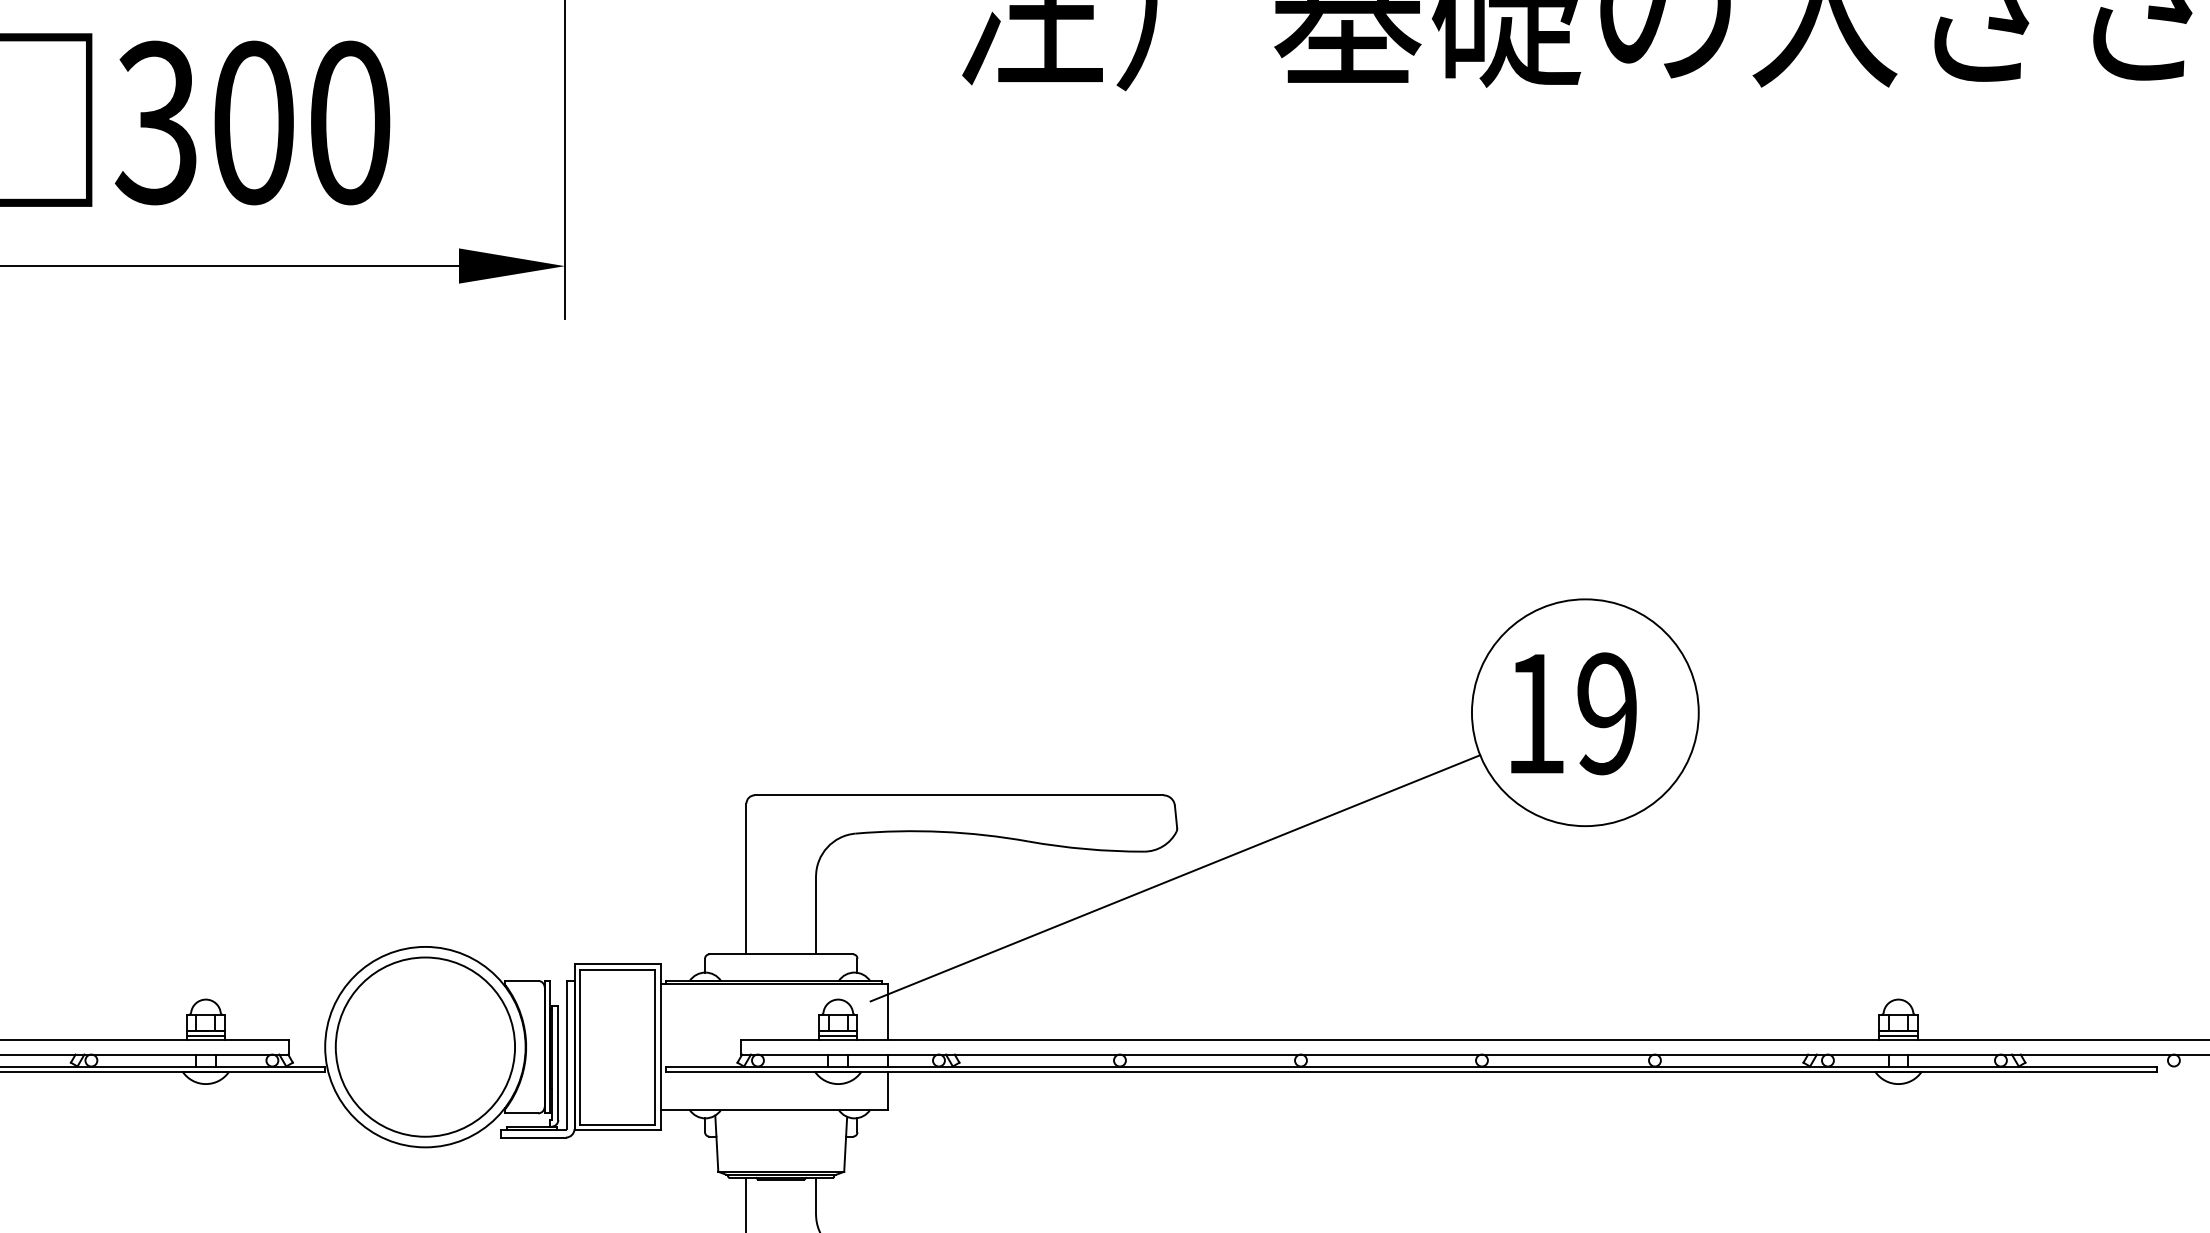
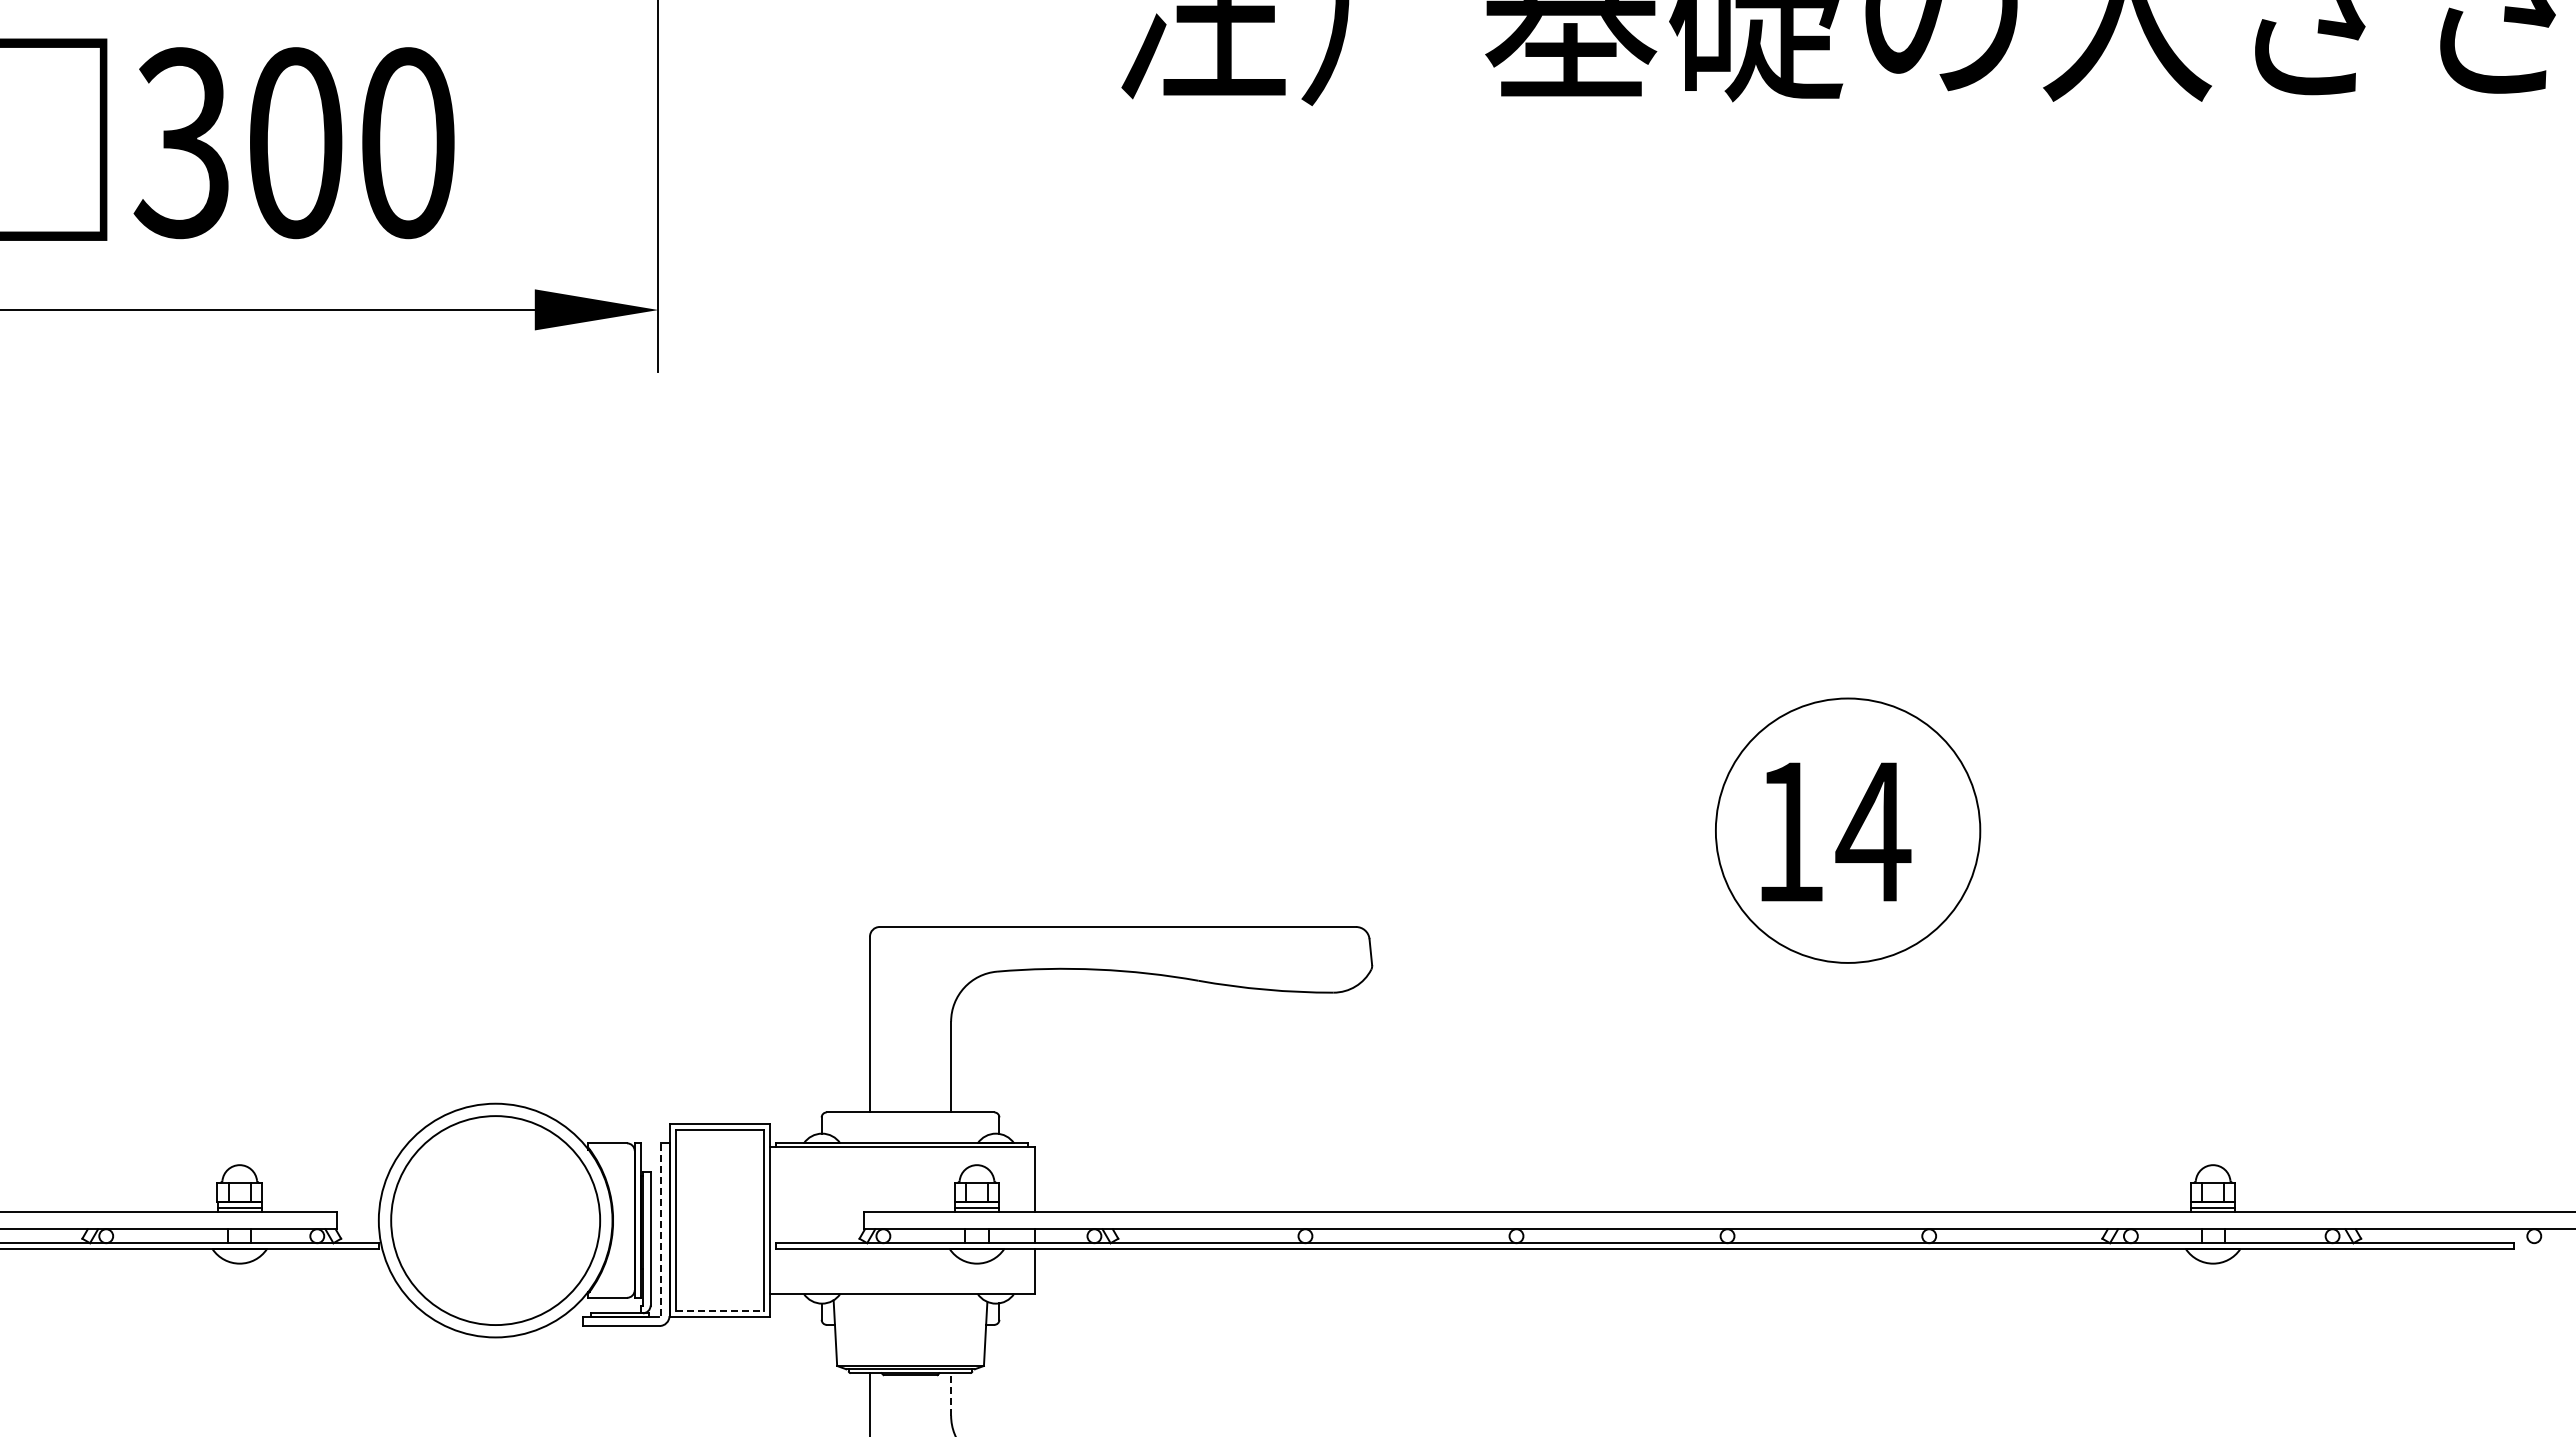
text: (1607, 713) -> (1873, 831), 19 -> 14
line: (1174, 878) -> (1369, 1023), removed
line: (566, 1054) -> (660, 1229), solid -> dashed
line: (618, 1124) -> (720, 1310), solid -> dashed
line: (816, 1195) -> (951, 1393), solid -> dashed

